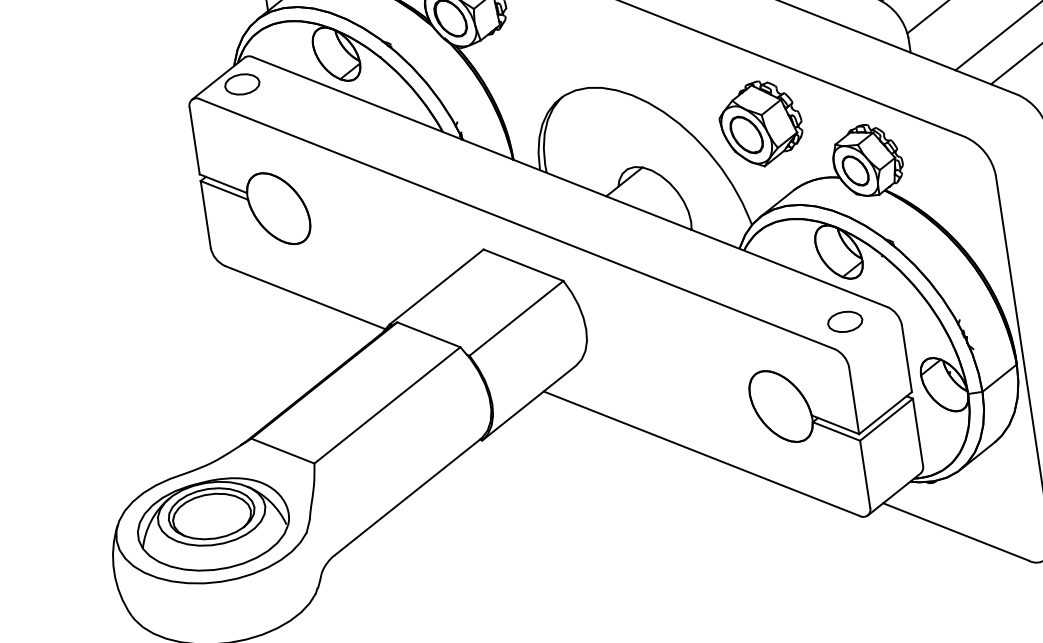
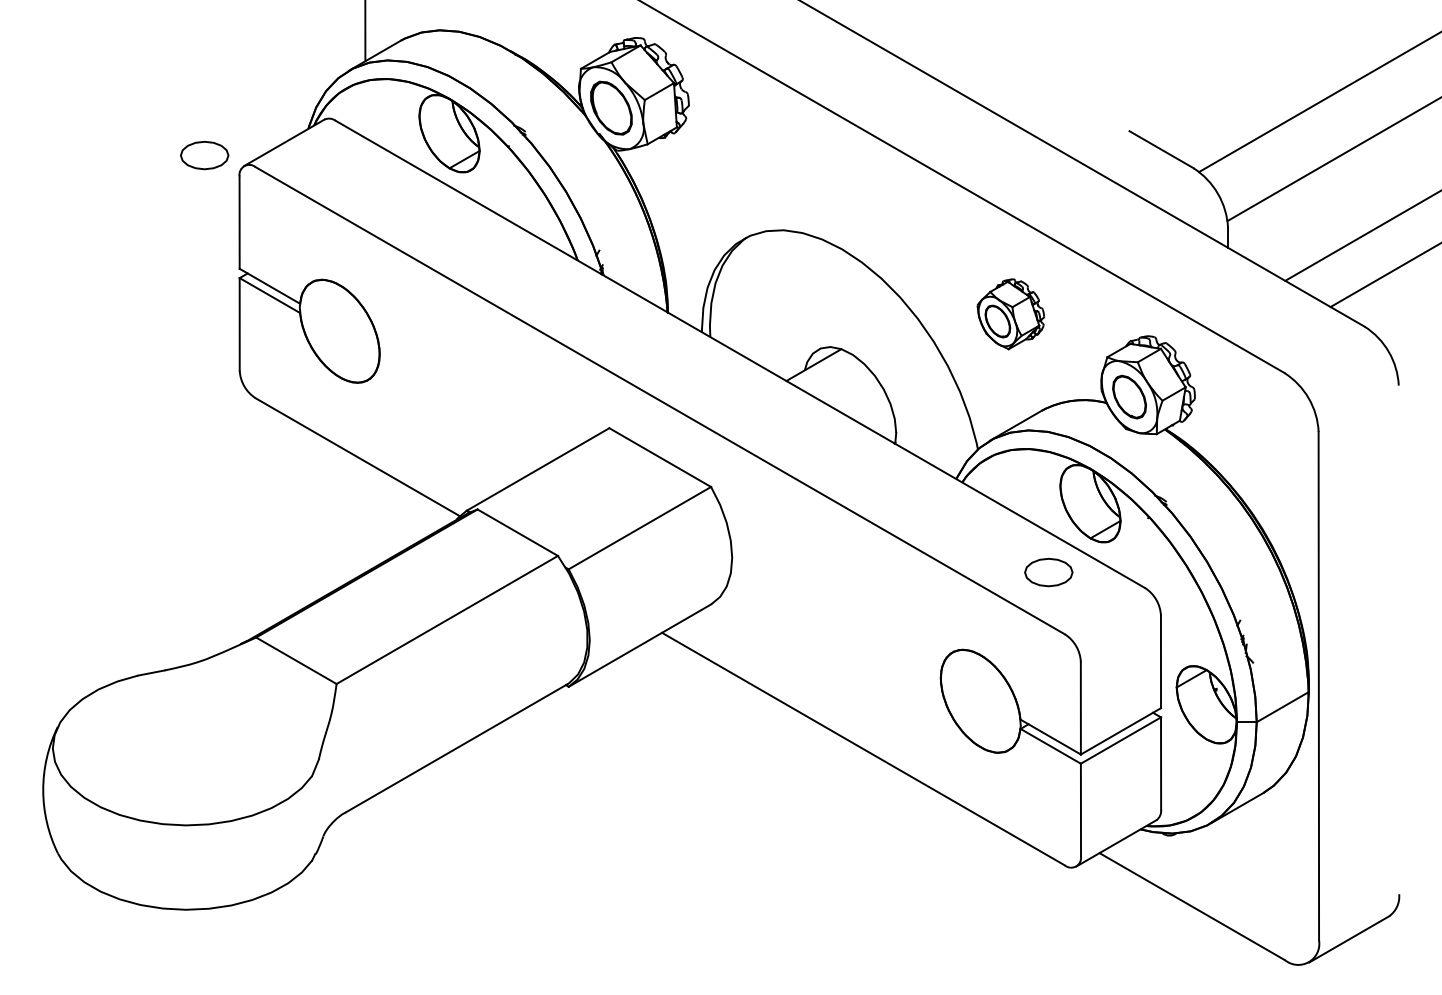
part: (242, 84) -> (204, 155), moved
part: (760, 124) -> (1010, 314), size x0.6
part: (845, 321) -> (1048, 572), moved
part: (213, 524) -> (187, 746), removed

